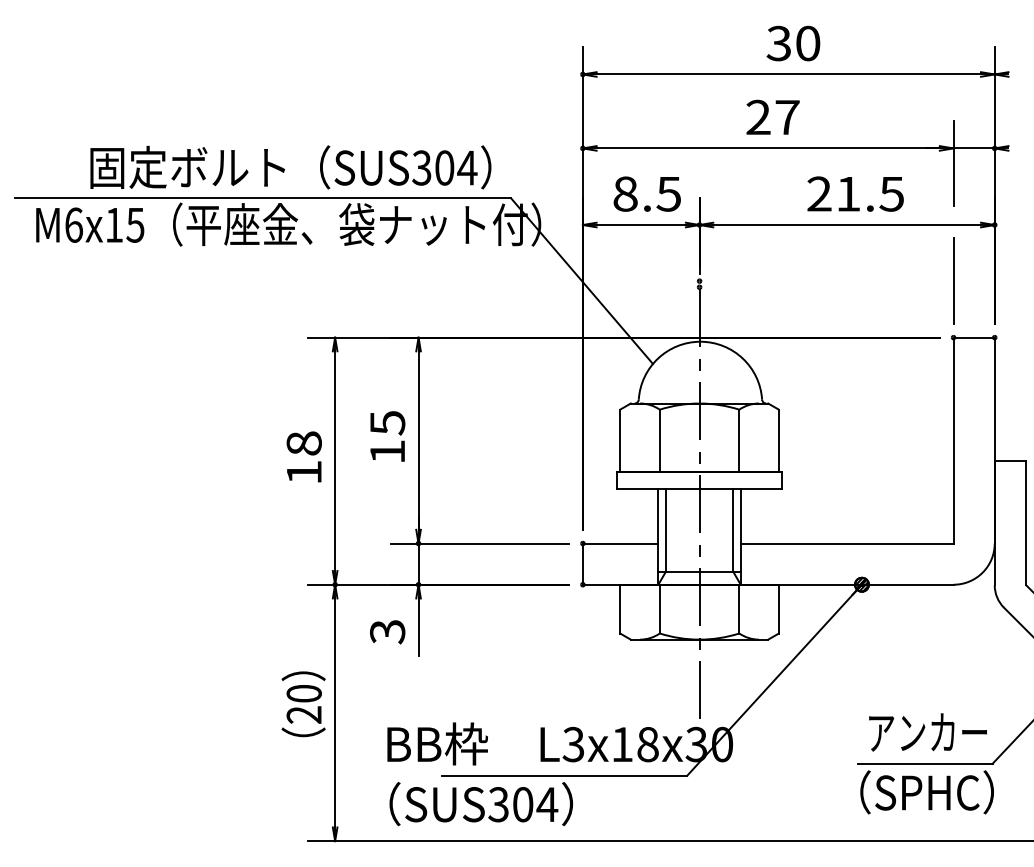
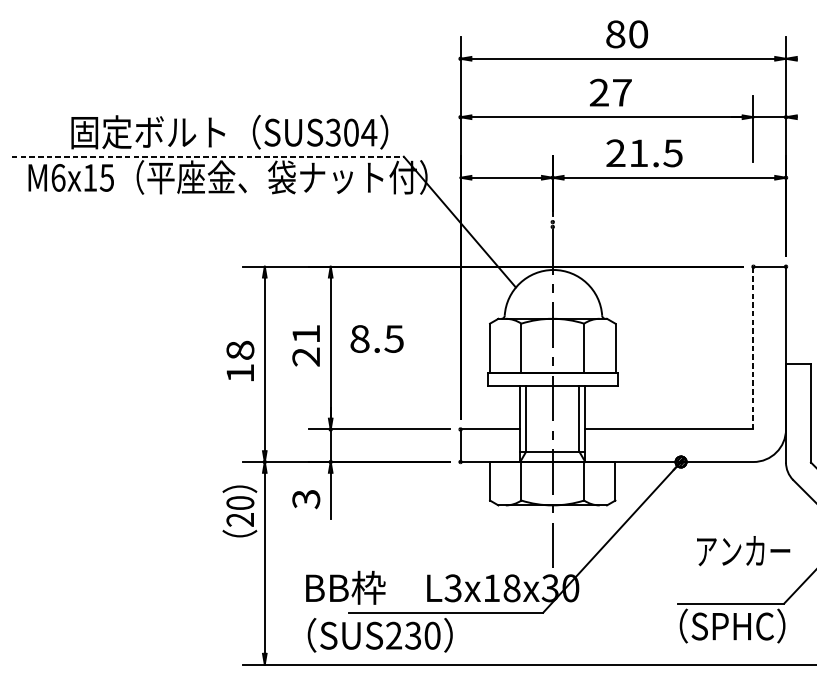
text: (778, 43) -> (615, 34), 30 -> 80
text: (646, 193) -> (376, 338), moved
text: (855, 193) -> (644, 152), moved
line: (263, 198) -> (208, 156), solid -> dashed
line: (953, 280) -> (753, 221), removed
text: (387, 437) -> (306, 345), 15 -> 21
line: (953, 440) -> (753, 348), solid -> dashed
text: (303, 704) -> (239, 511), moved
text: (927, 732) -> (743, 551), moved
text: (523, 804) -> (413, 635), SUS304 -> SUS230

